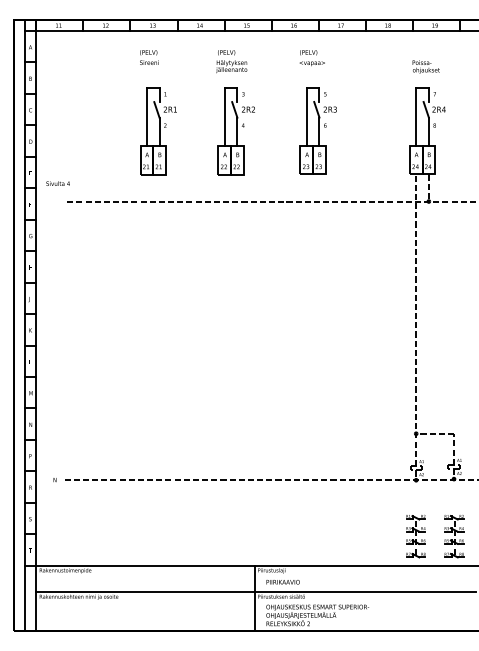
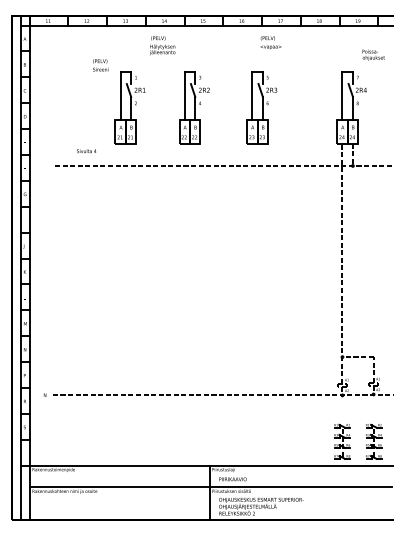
text: (149, 57) -> (100, 65), moved
text: (311, 57) -> (270, 42), moved
text: (231, 61) -> (162, 45), moved
text: (425, 66) -> (373, 54), moved
text: (57, 183) -> (86, 151), moved

